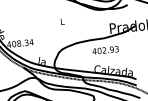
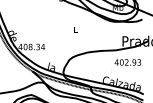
text: (105, 50) -> (127, 62), moved

